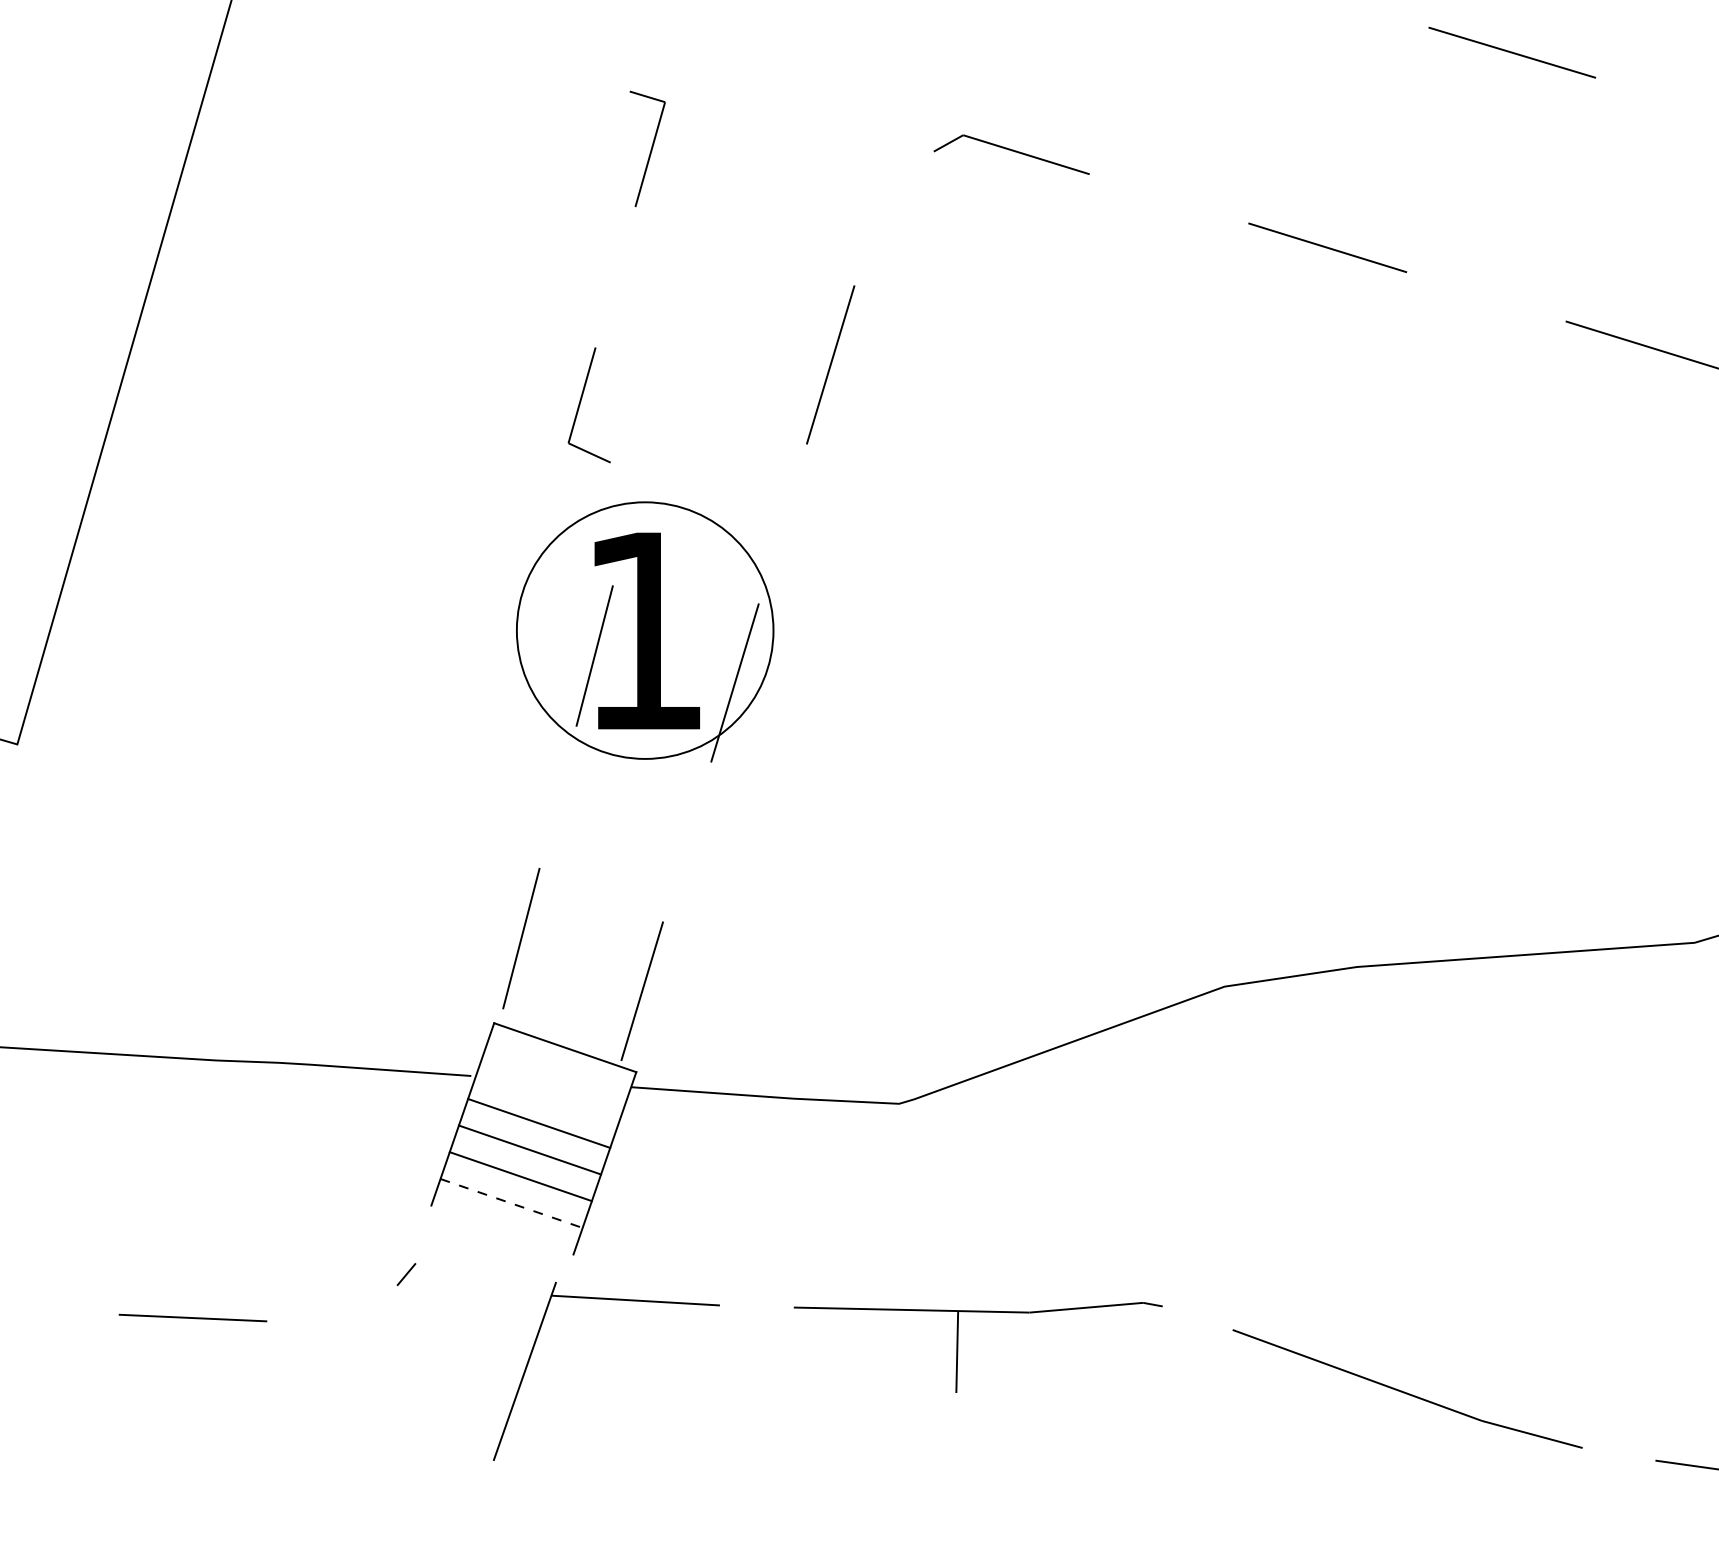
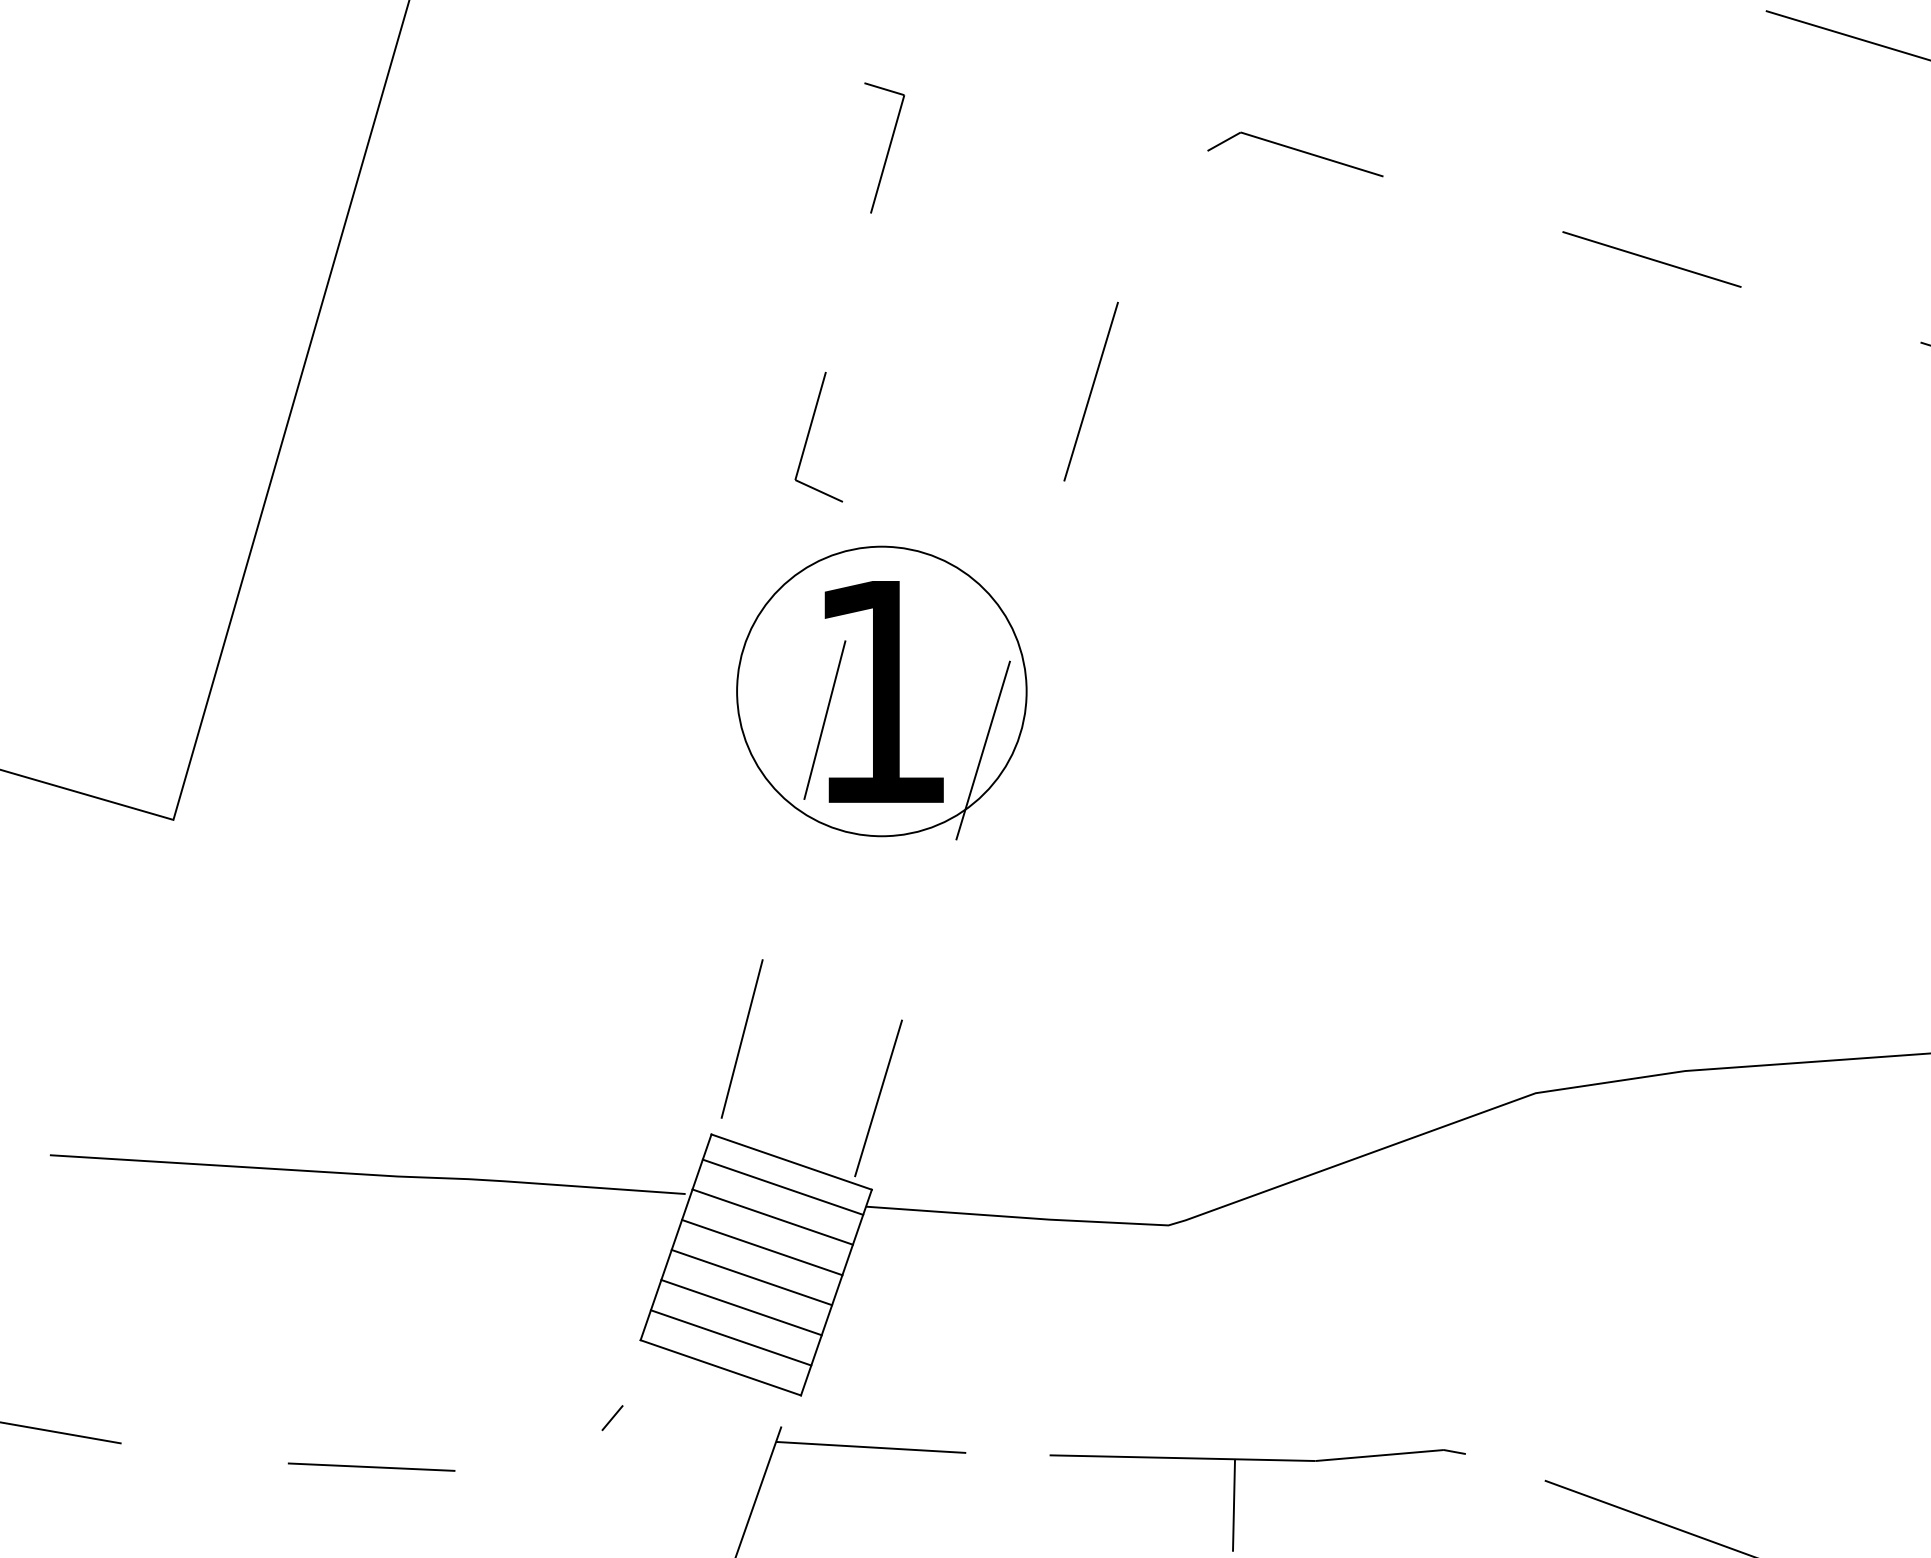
line: (557, 1069) -> (782, 1186), added
line: (548, 1095) -> (772, 1216), added
line: (512, 1203) -> (732, 1337), dashed -> solid
line: (502, 1229) -> (720, 1367), added

